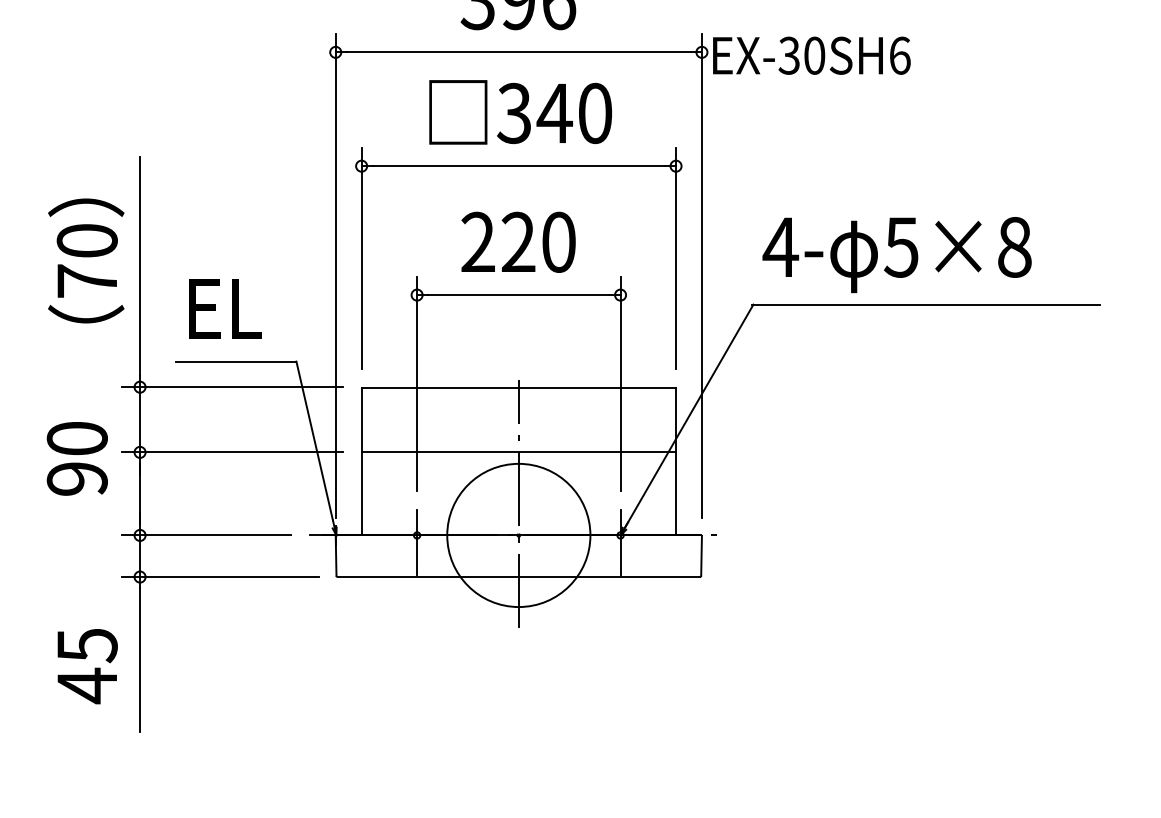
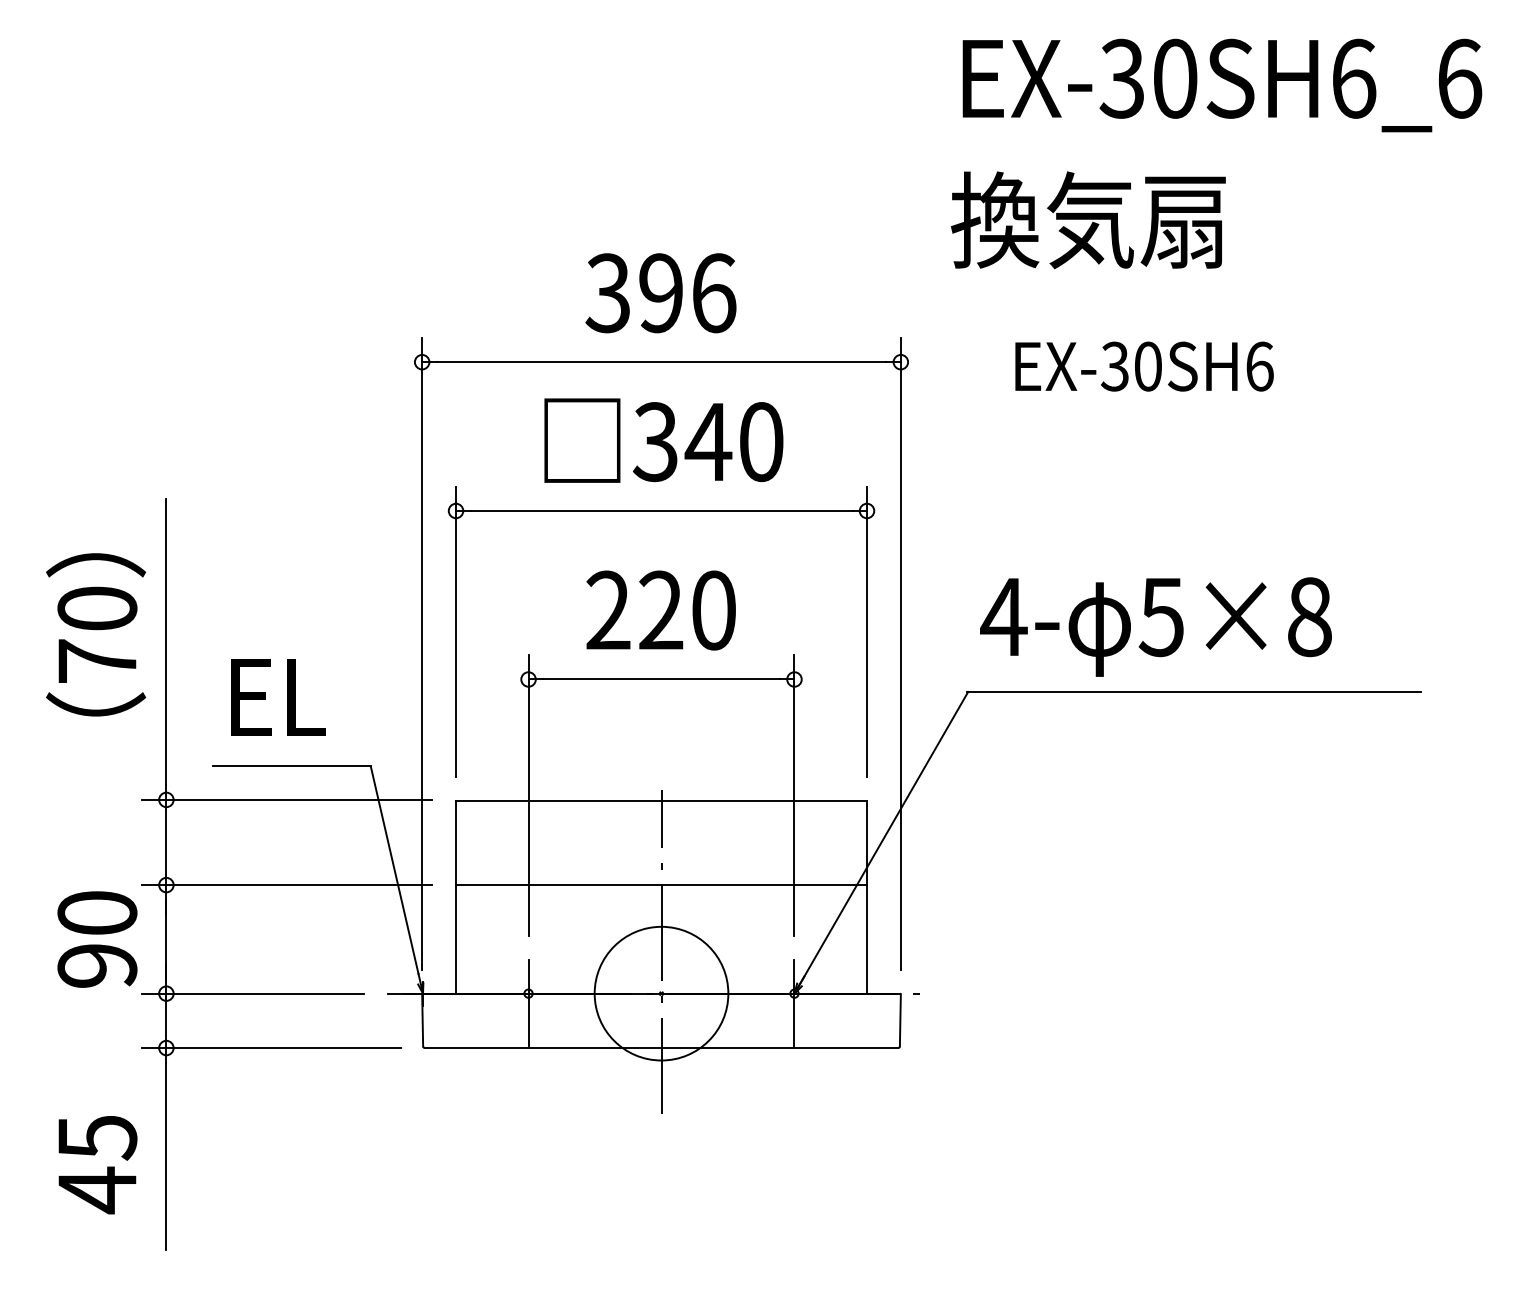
text: (811, 55) -> (1144, 366), moved
text: (77, 458) -> (97, 939), moved
circle: (518, 535) -> (661, 993), size x0.71

